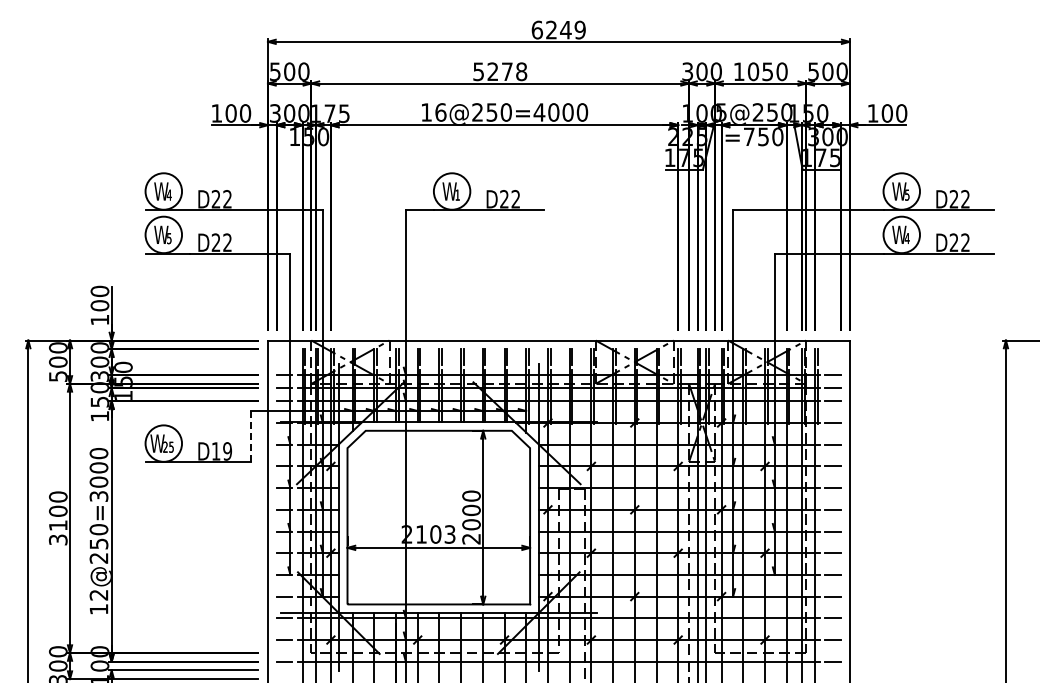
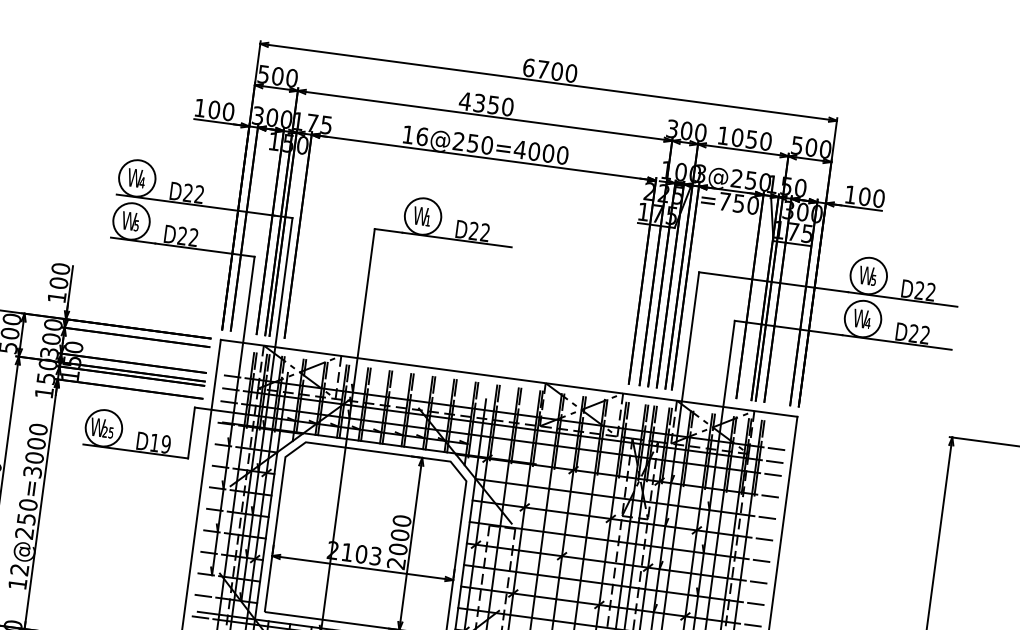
text: (565, 29) -> (556, 70), 6249 -> 6700
text: (499, 71) -> (485, 103), 5278 -> 4350
text: (721, 112) -> (700, 173), 5@250 -> 3@250
line: (251, 436) -> (191, 432), dashed -> solid

